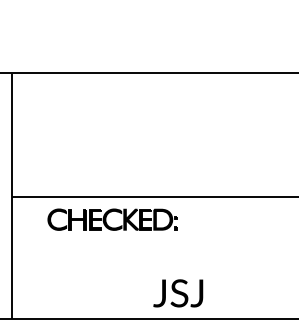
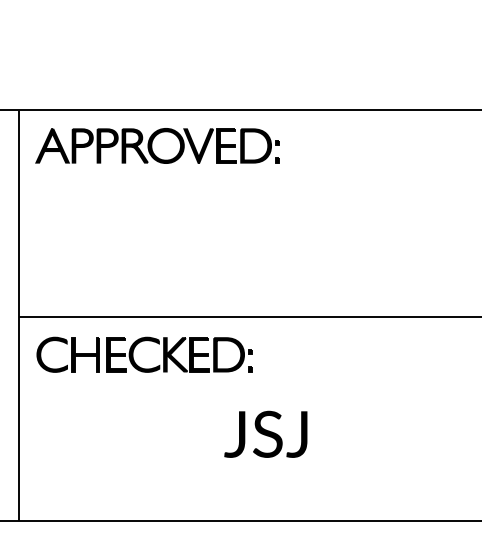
part: (94, 94) -> (156, 145), added
part: (112, 219) -> (144, 354), moved
text: (178, 293) -> (266, 434), moved

